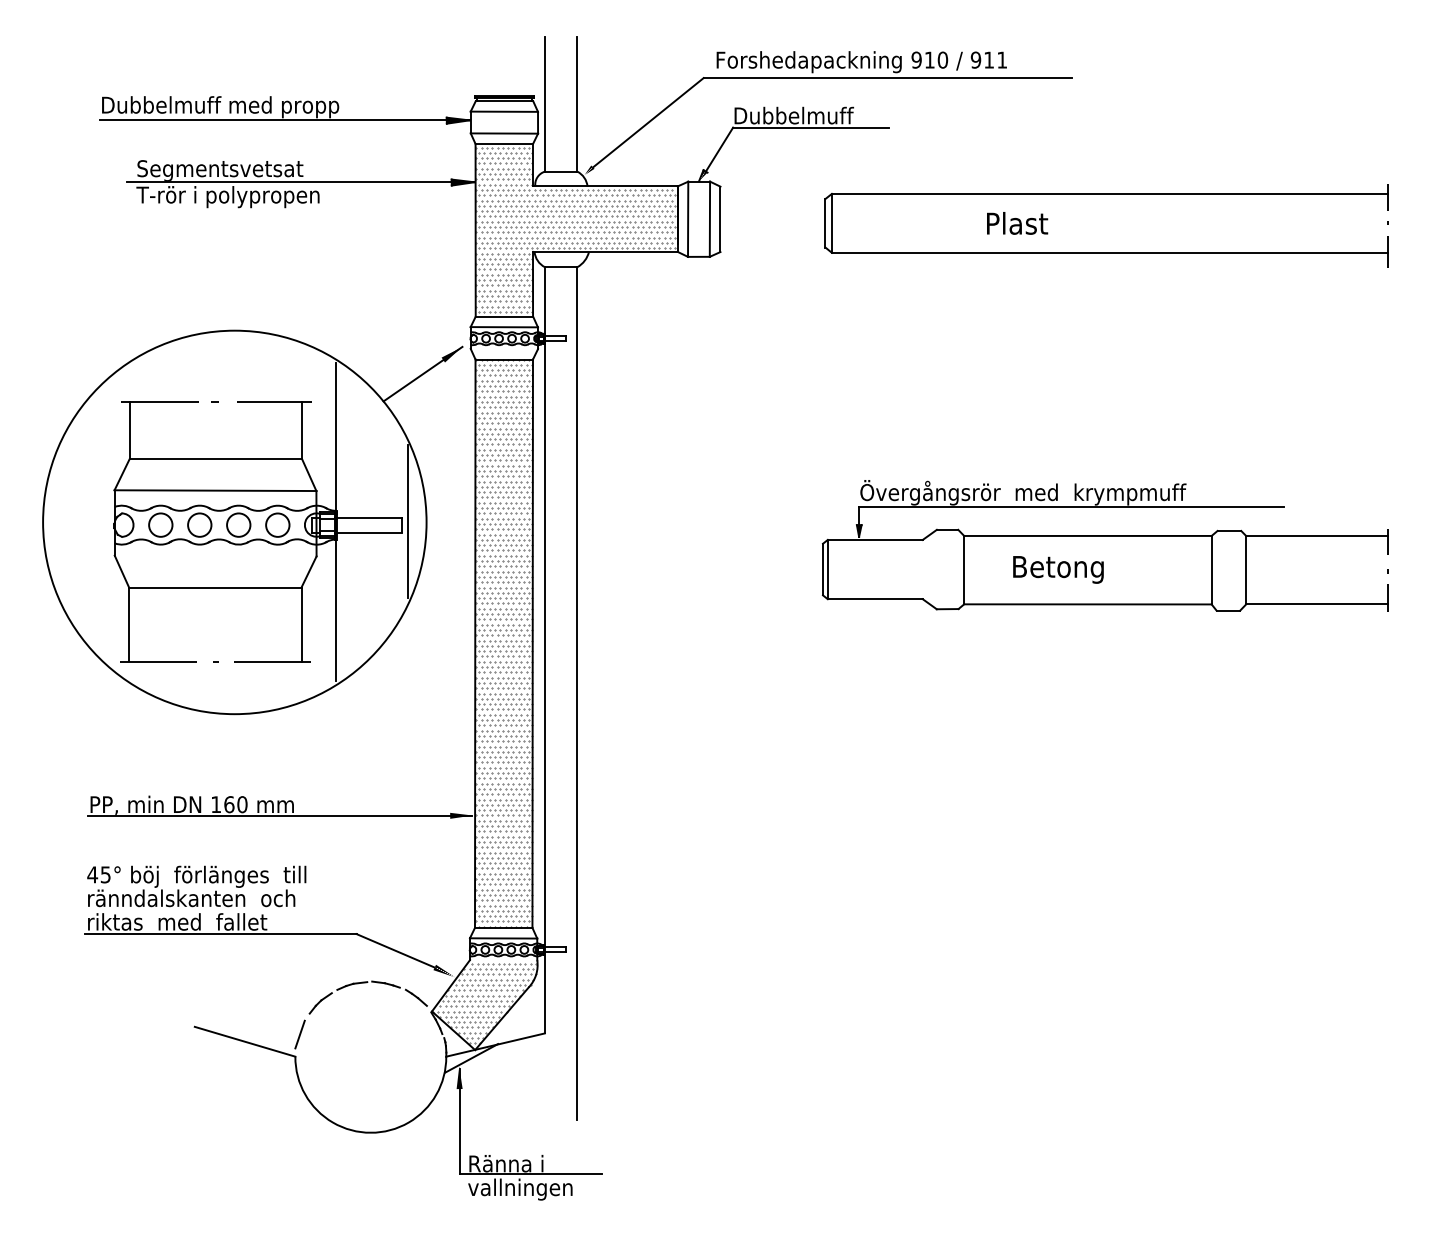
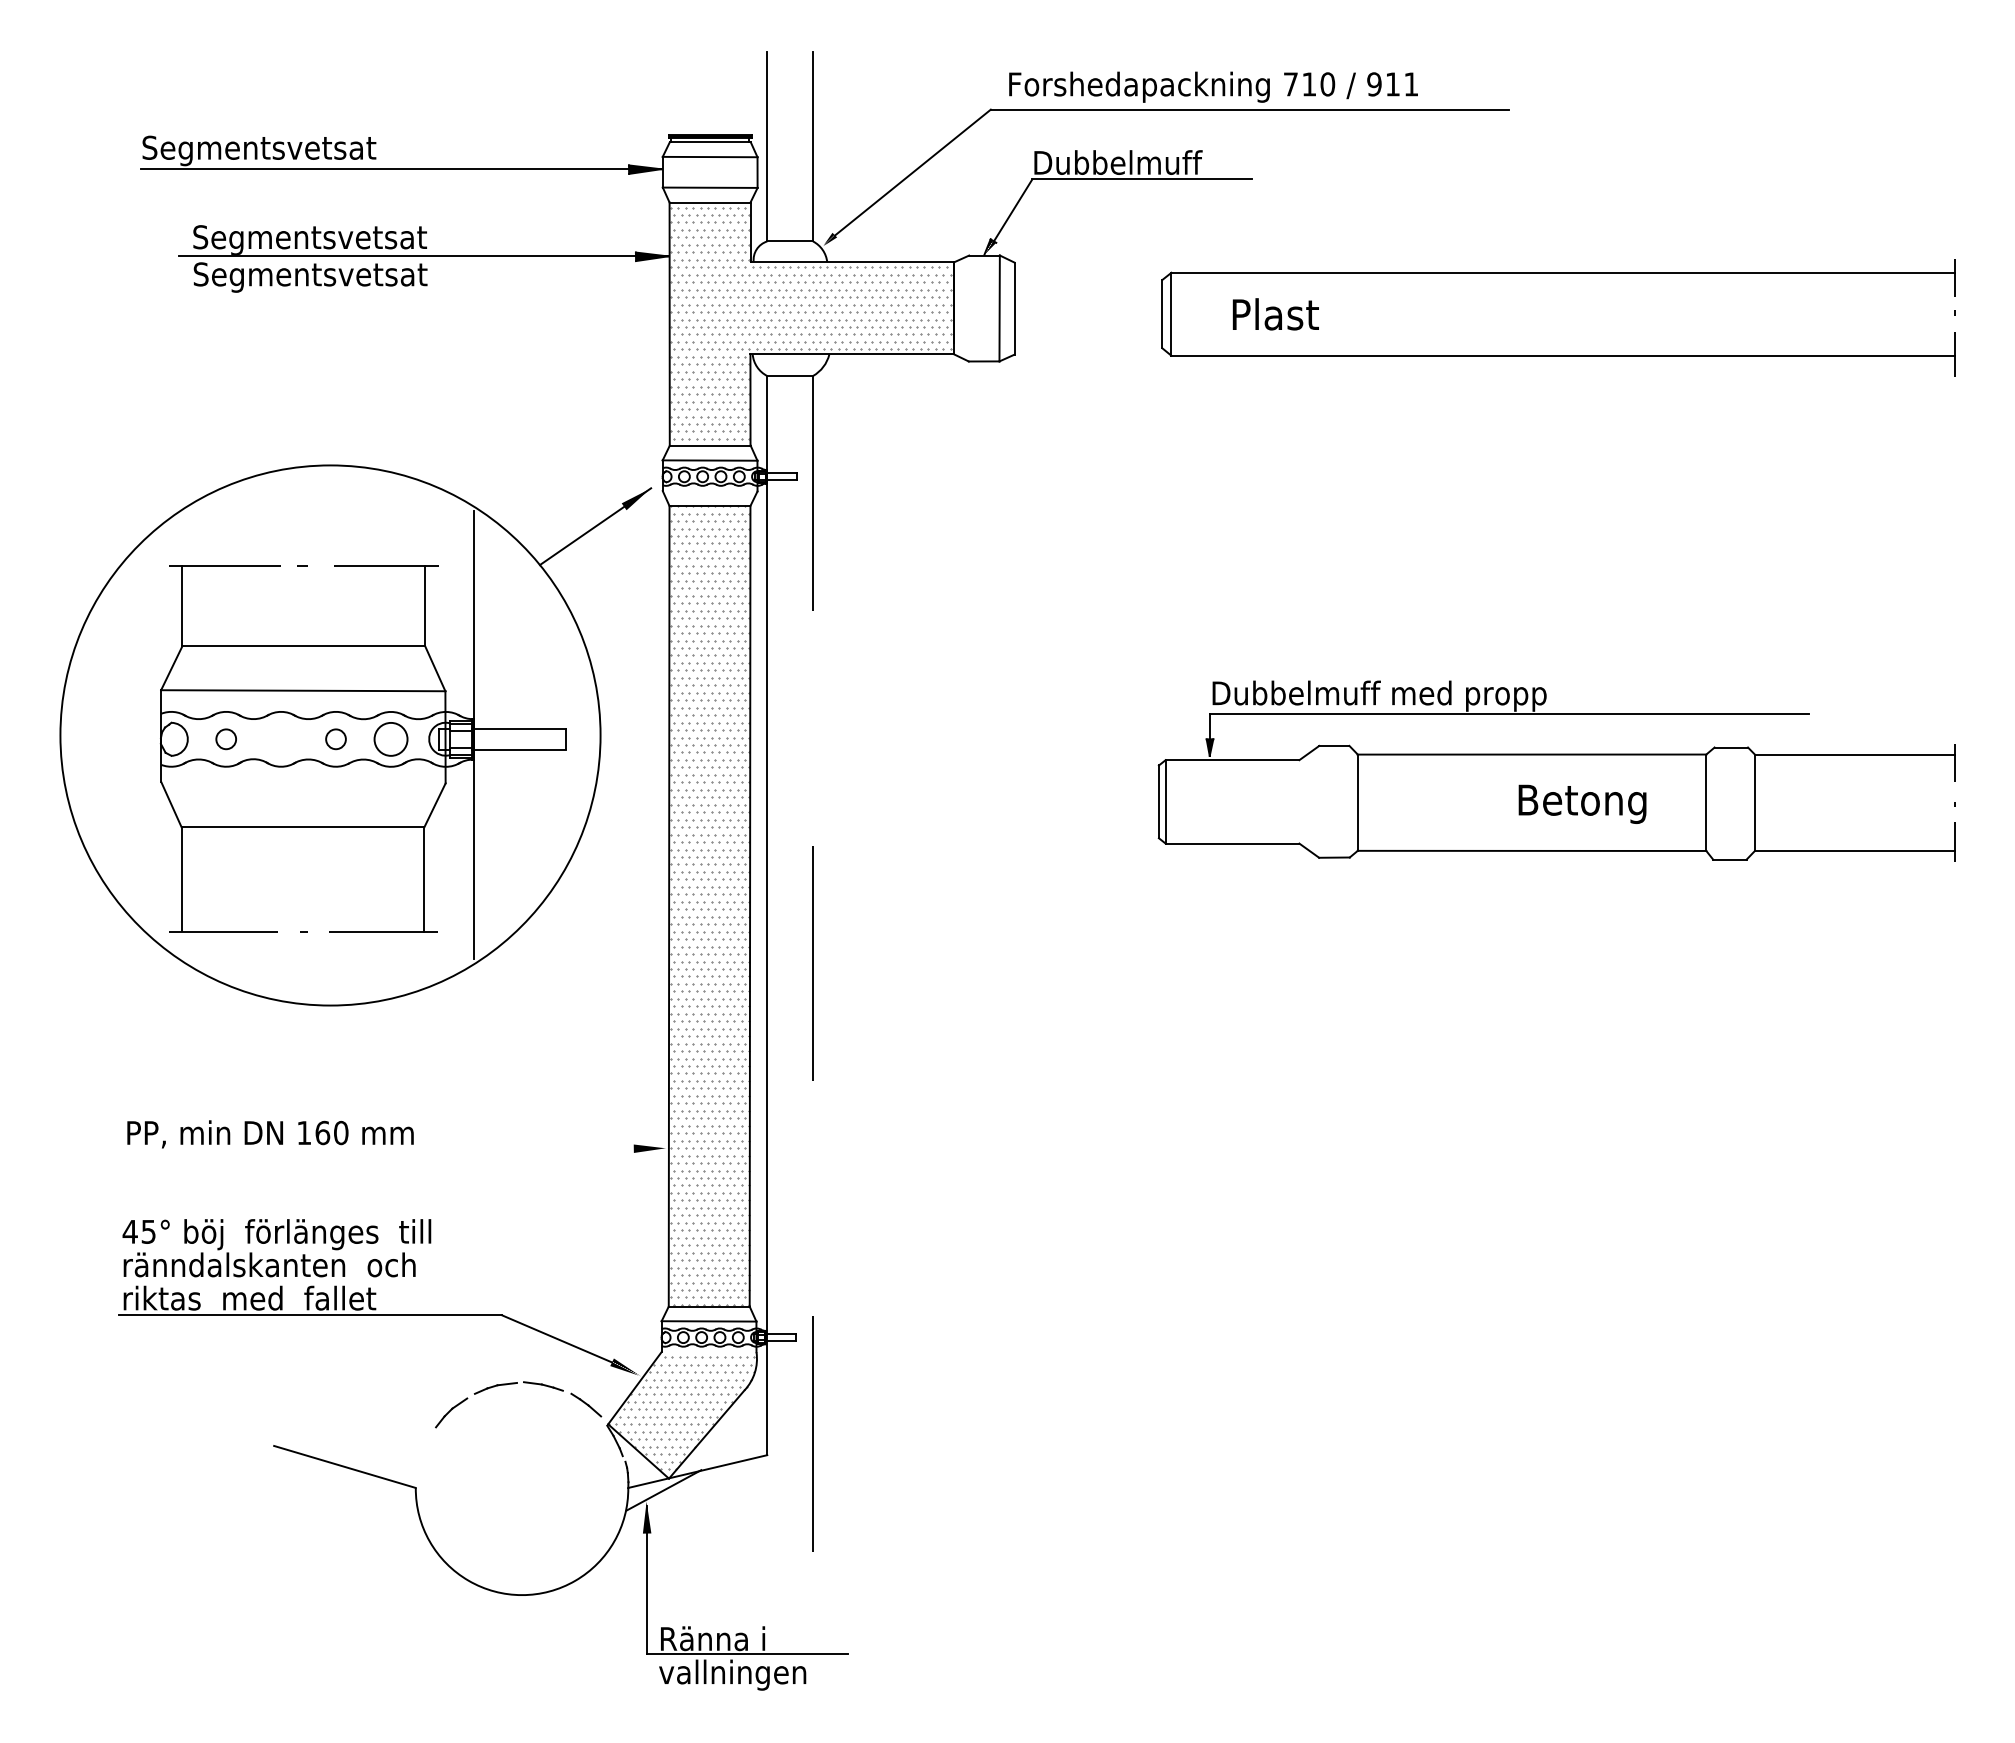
text: (916, 60) -> (1290, 84), 910 -> 710
text: (219, 107) -> (309, 150), Dubbelmuff med propp -> Segmentsvetsat
text: (227, 196) -> (320, 276), T-rör i polypropen -> Segmentsvetsat
line: (687, 219) -> (968, 308), removed
text: (1017, 223) -> (1275, 314), moved
text: (1022, 492) -> (1440, 693), Övergångsrör  med  krympmuff -> Dubbelmuff med propp
line: (408, 521) -> (574, 734), removed
circle: (160, 524) -> (225, 738), size x0.6
circle: (238, 524) -> (335, 738), size x0.6
circle: (199, 525) -> (280, 739), removed
text: (1058, 569) -> (1582, 803), moved
line: (577, 693) -> (813, 976), solid -> dashed
line: (280, 815) -> (394, 1148), removed
line: (299, 1034) -> (421, 1456), removed

